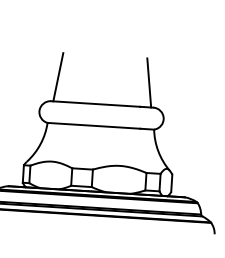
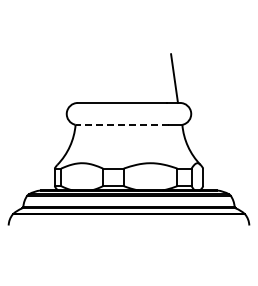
line: (57, 77) -> (82, 78), removed
line: (94, 125) -> (122, 124), solid -> dashed

